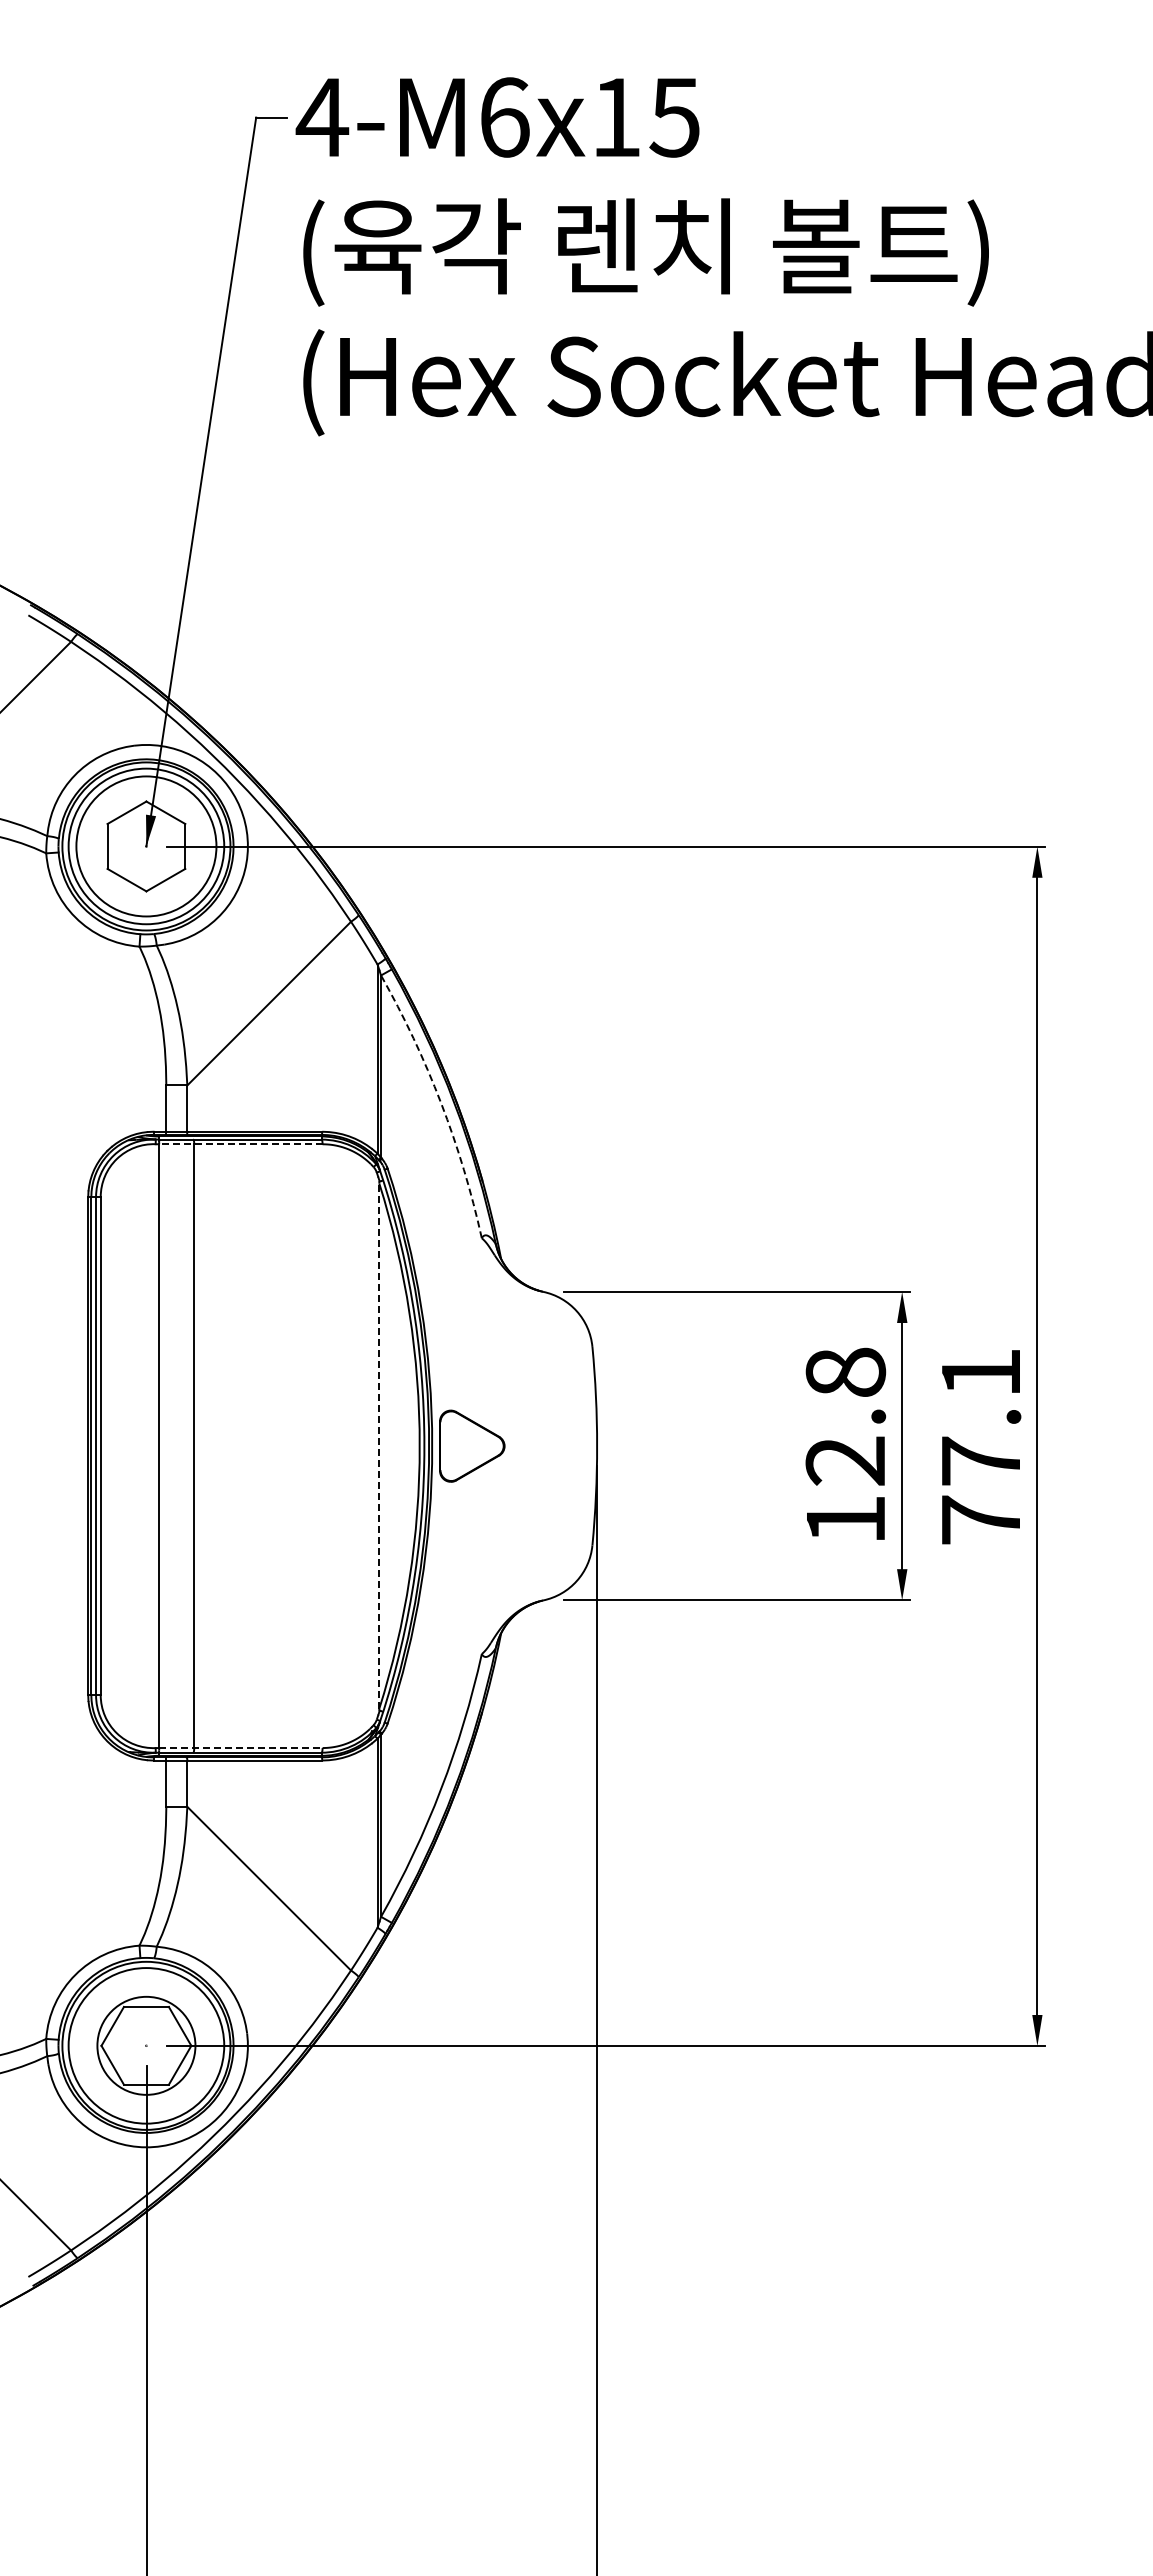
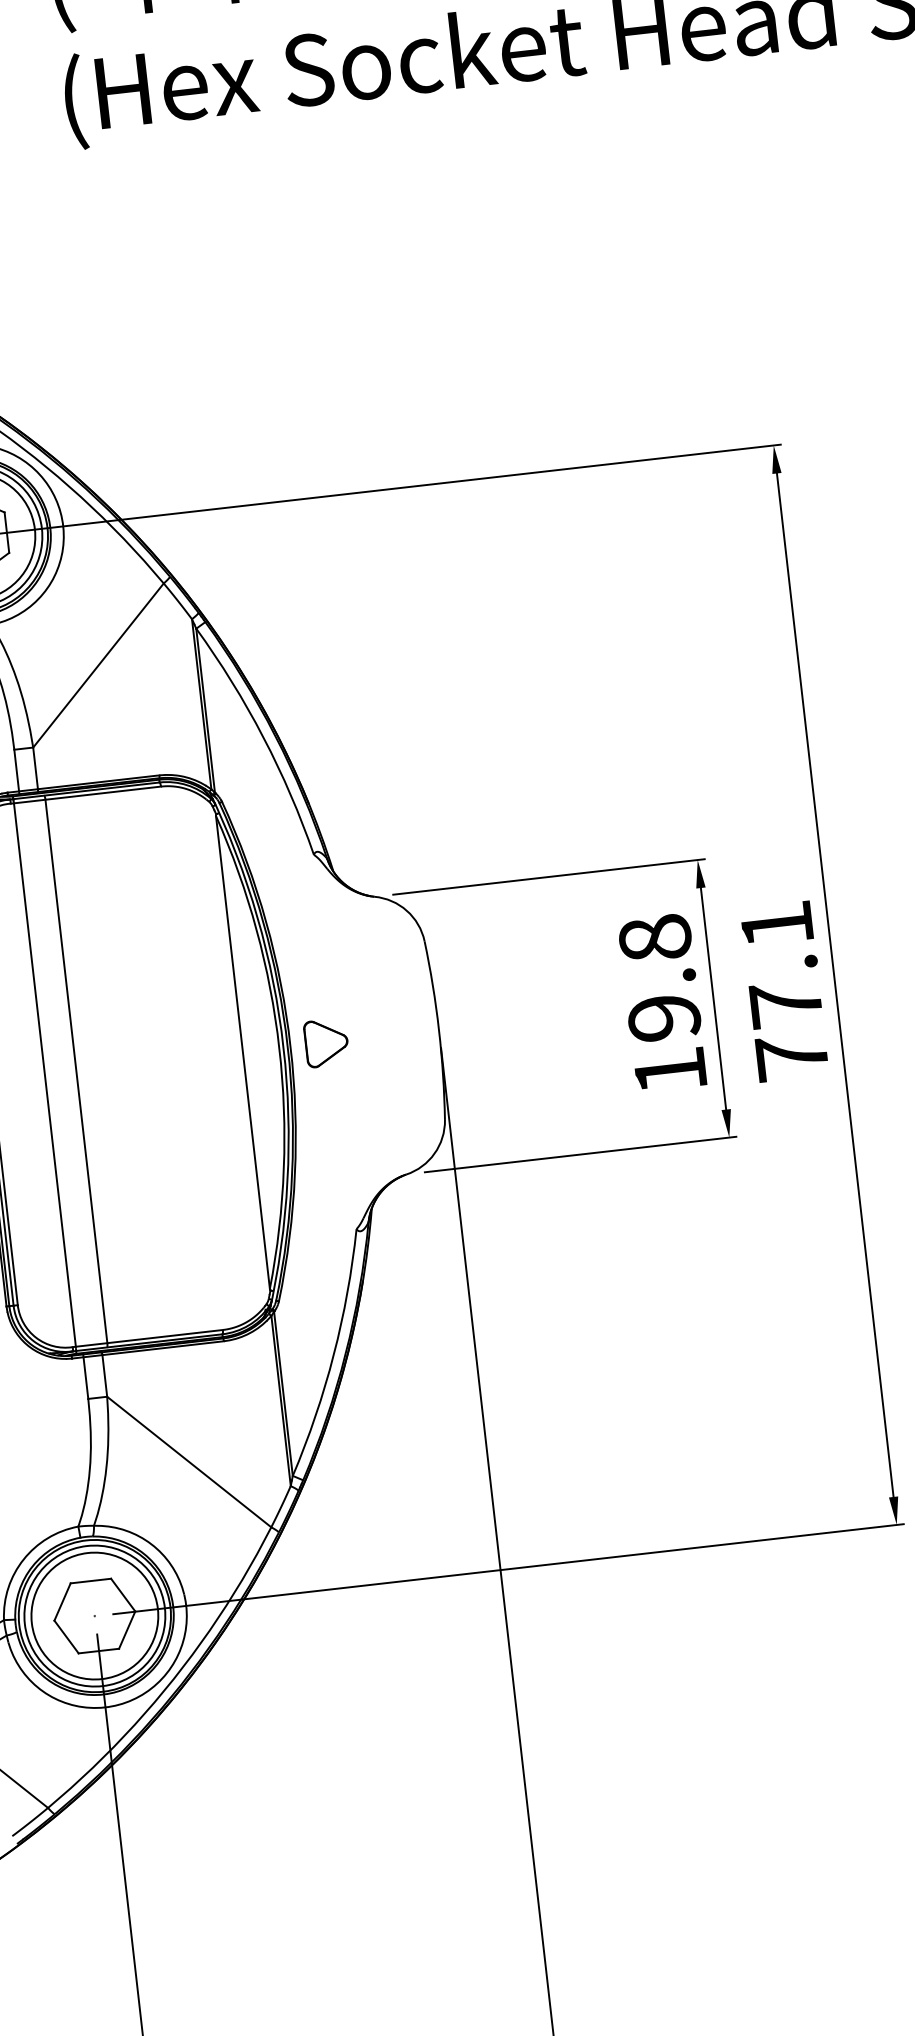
arc: (441, 1103) -> (263, 737), dashed -> solid
line: (240, 1144) -> (87, 795), dashed -> solid
part: (472, 1445) -> (326, 1042), size x0.71
line: (379, 1446) -> (243, 1052), dashed -> solid
text: (846, 1460) -> (664, 1017), 12.8 -> 19.8
line: (240, 1748) -> (149, 1338), dashed -> solid
circle: (146, 2045) -> (94, 1615), size x1.43

